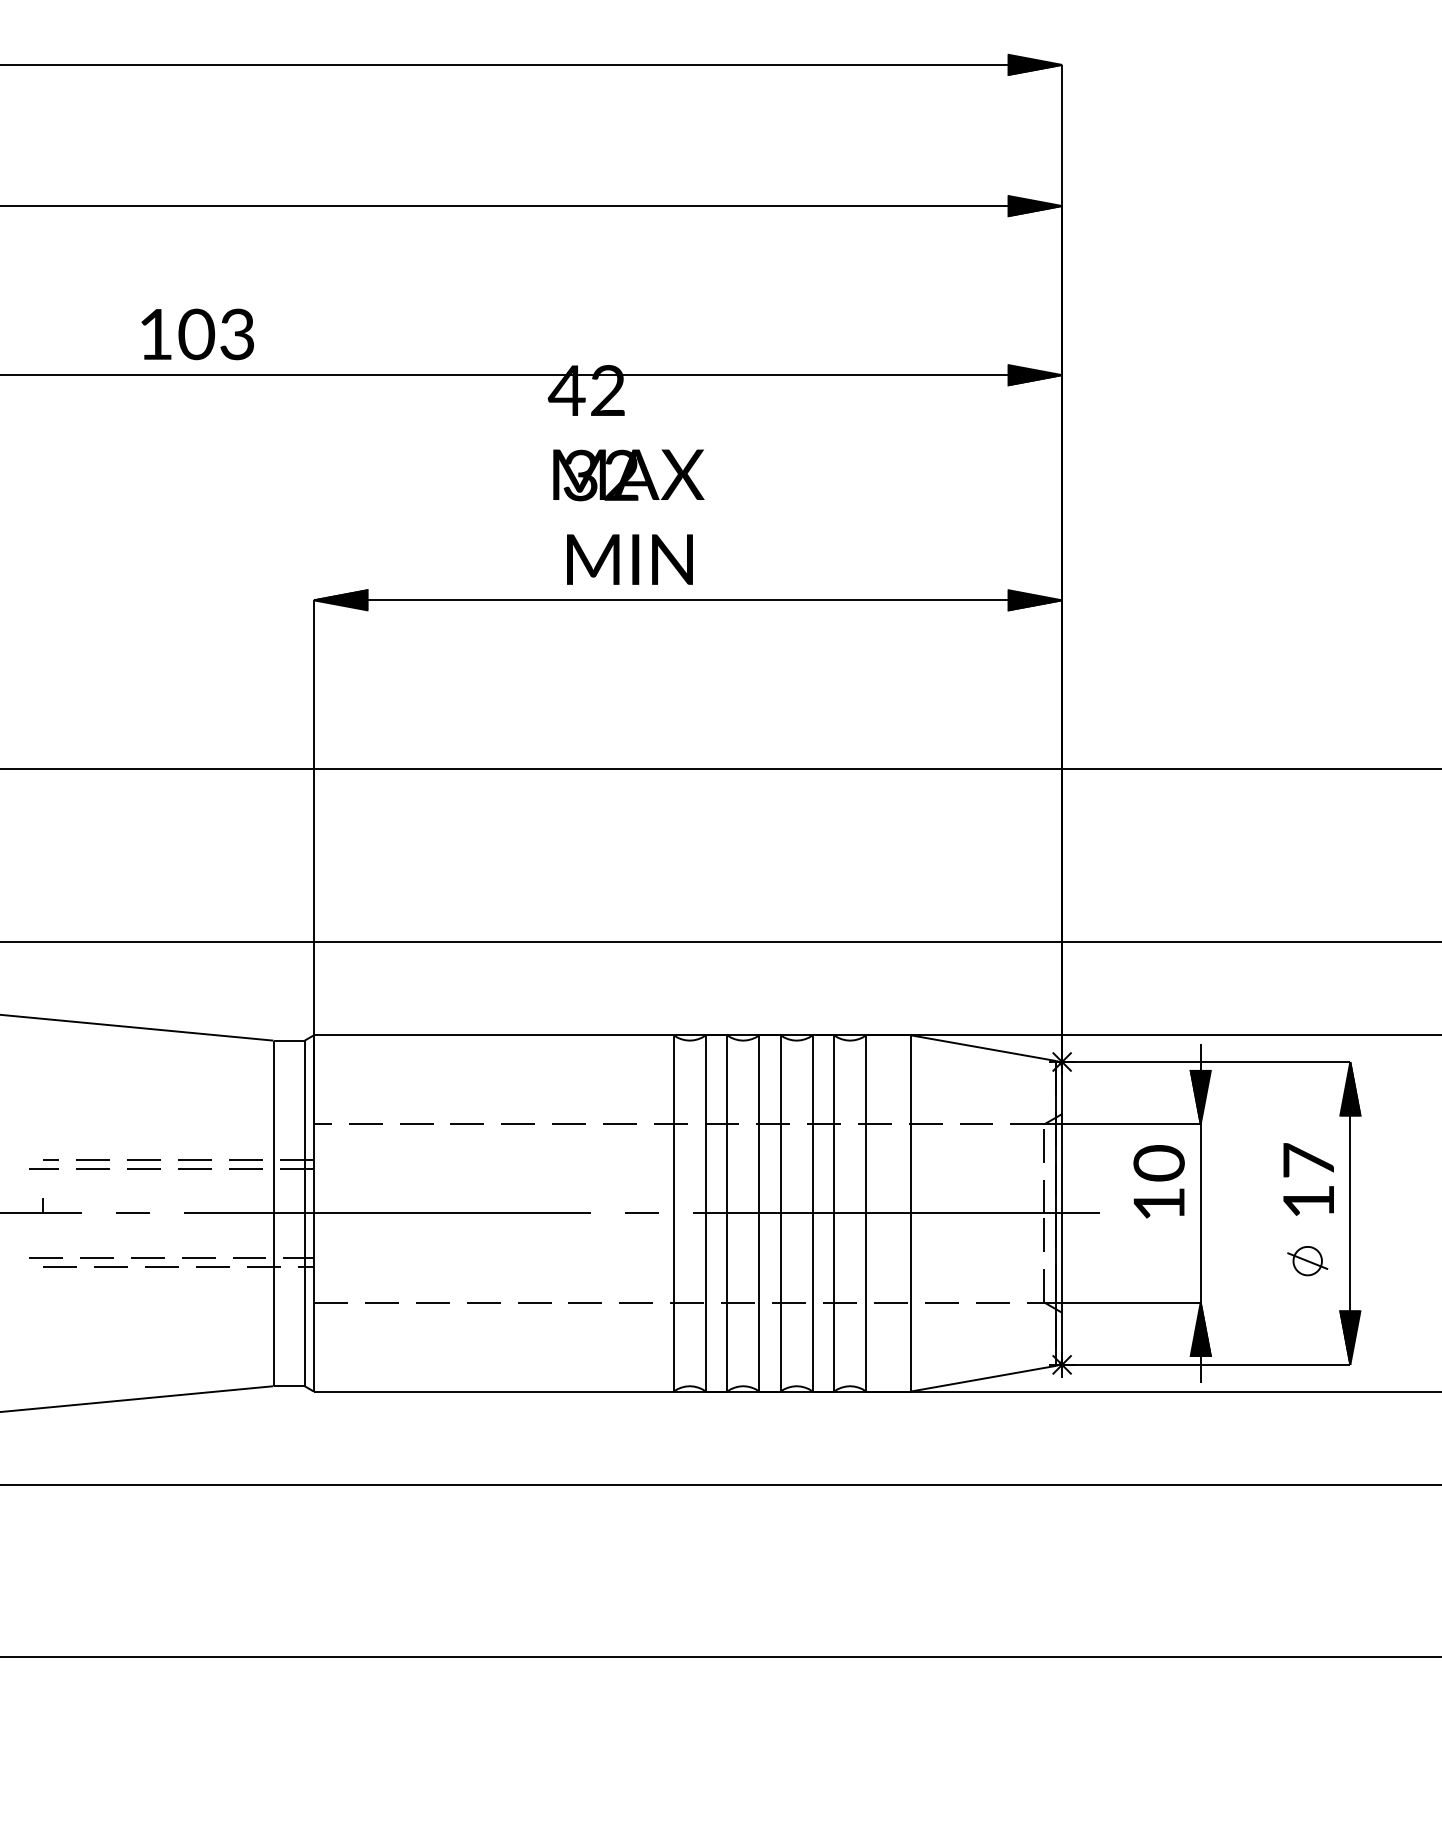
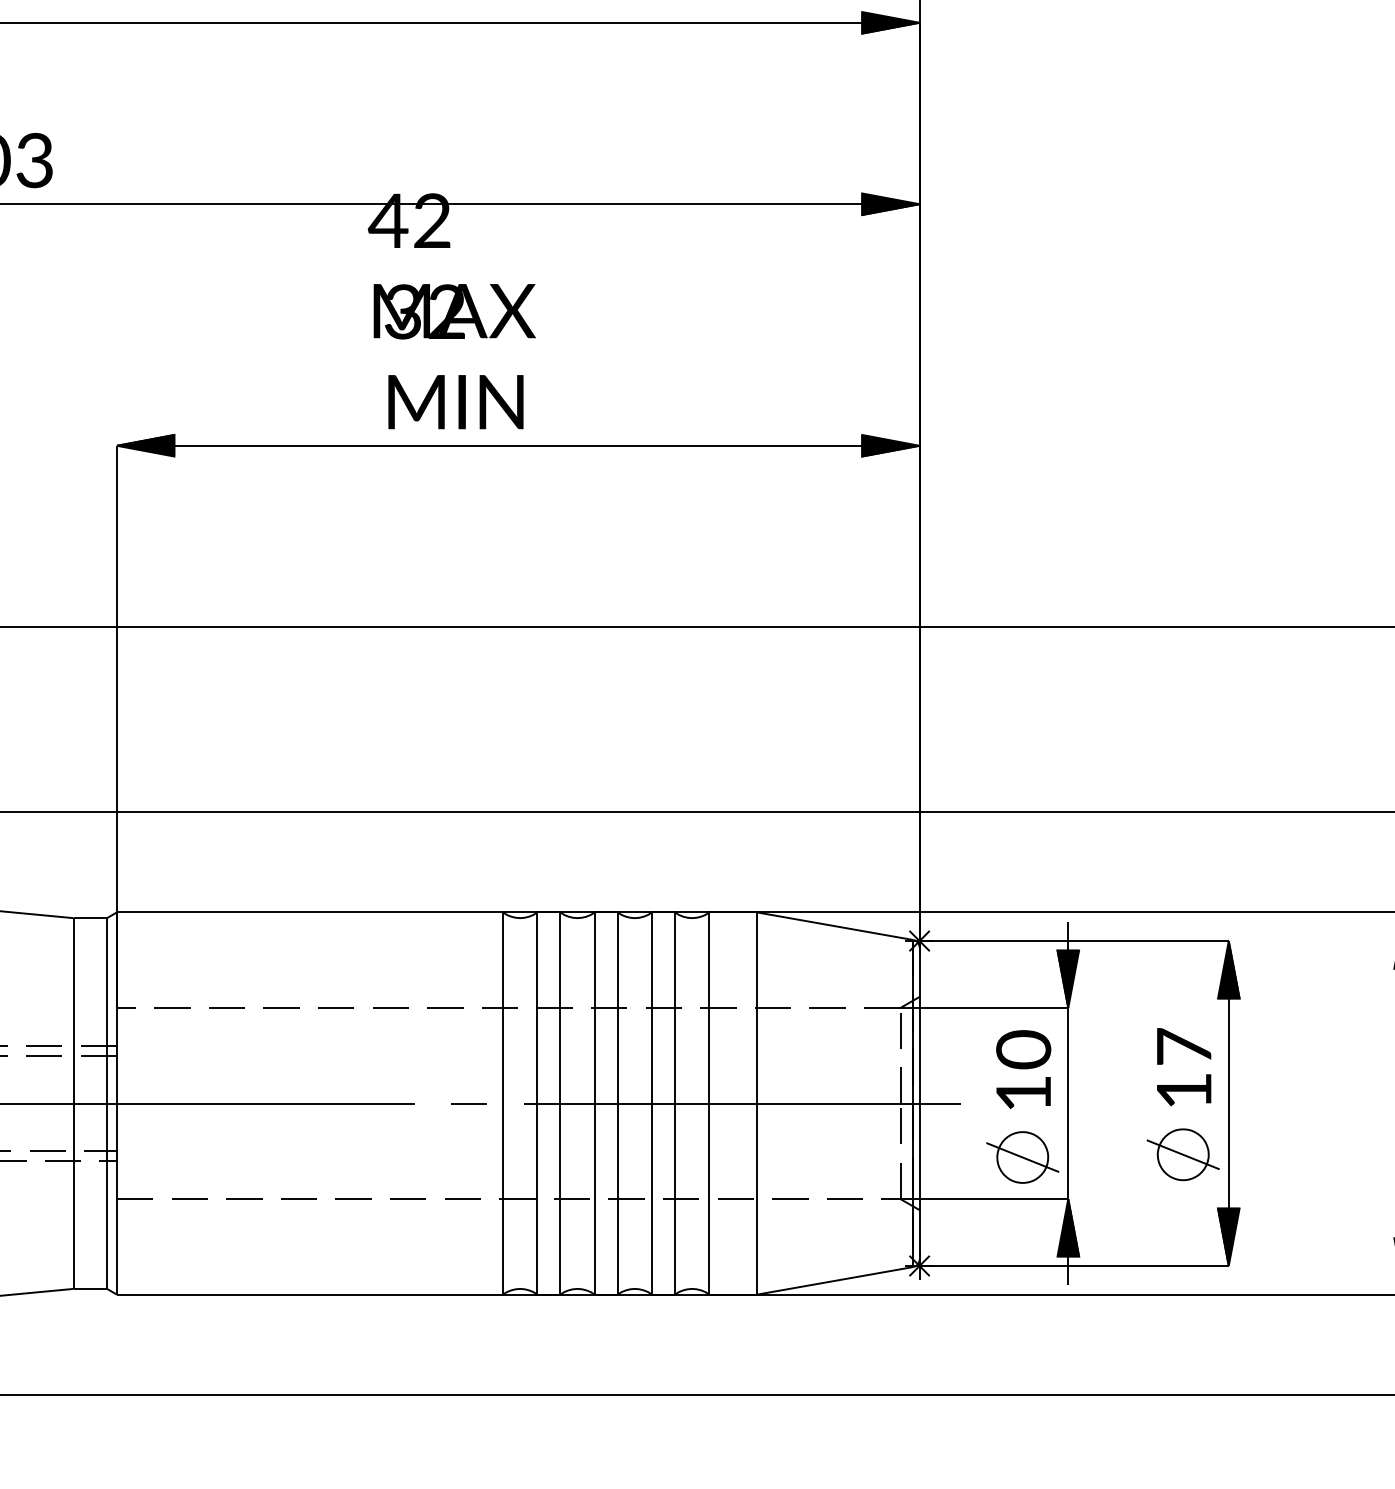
part: (1307, 1260) -> (1182, 1154), size x1.67
part: (1158, 1263) -> (1022, 1157), added

